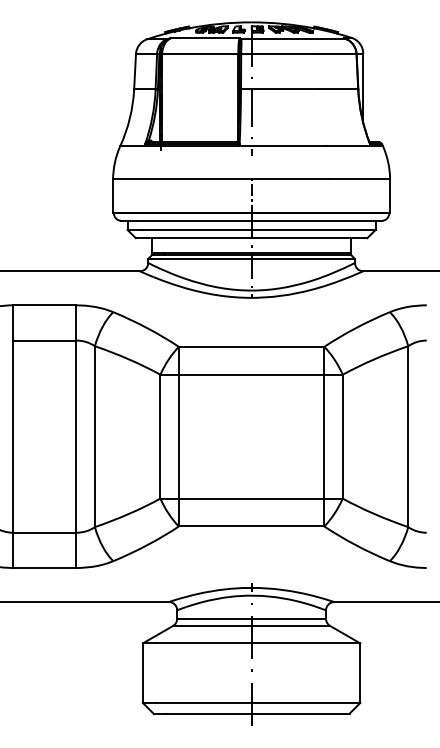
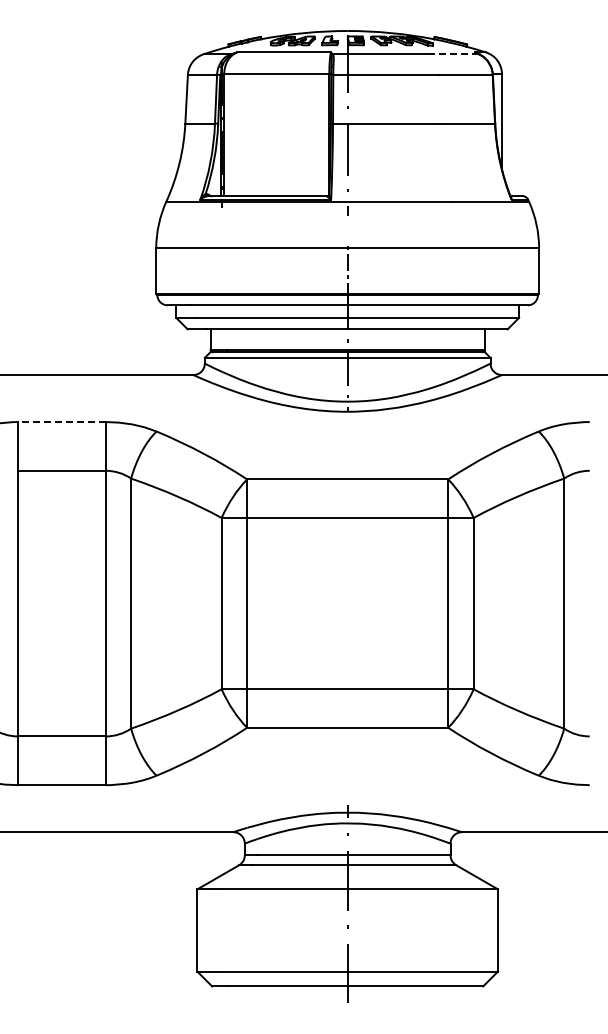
line: (328, 39) -> (454, 54), solid -> dashed
line: (44, 305) -> (61, 422), solid -> dashed

